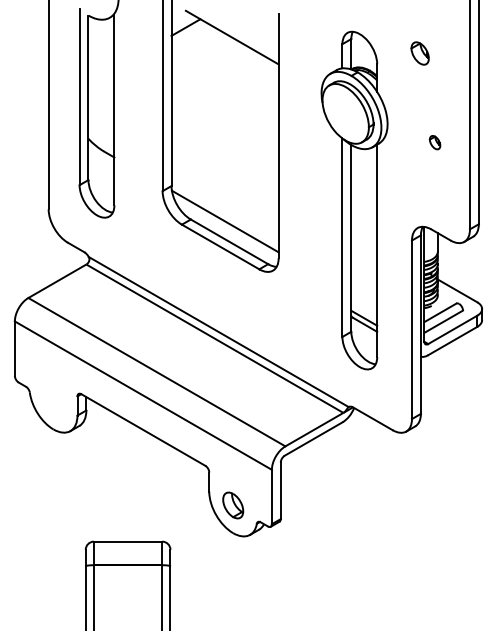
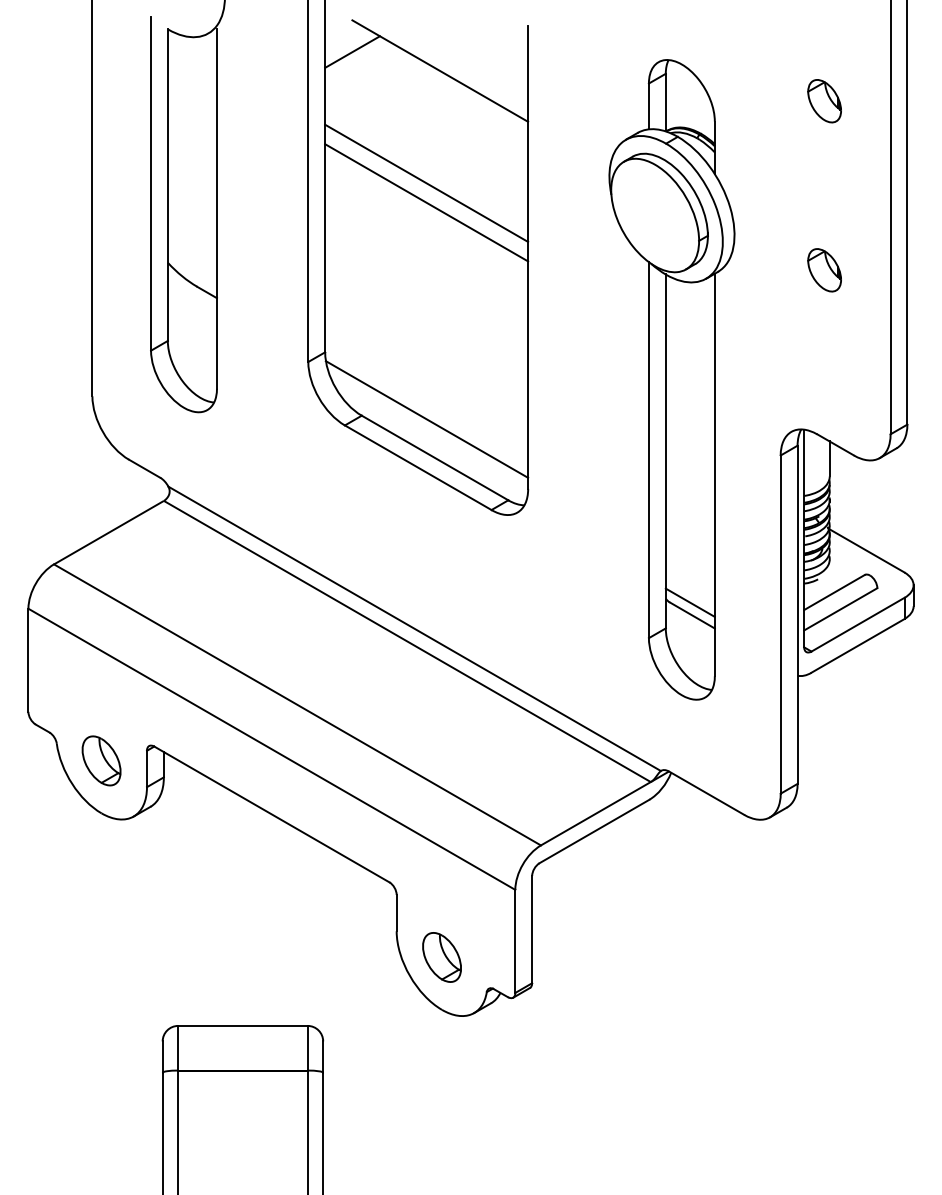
part: (419, 53) -> (823, 101), moved
line: (224, 96) -> (425, 182), added
line: (224, 107) -> (425, 203), added
part: (434, 142) -> (823, 269), size x1.67
part: (53, 401) -> (101, 760), added

